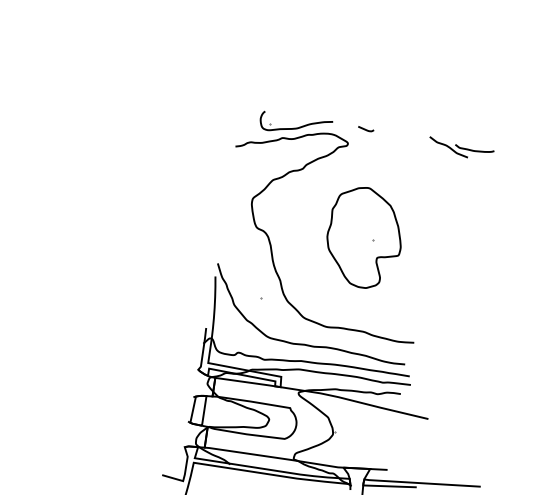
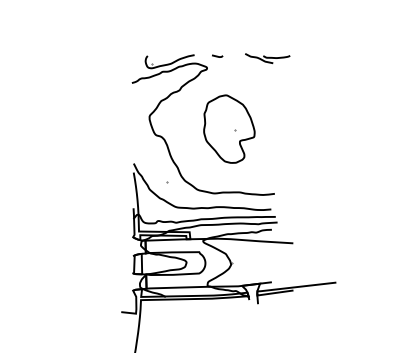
part: (460, 149) -> (267, 58), moved

